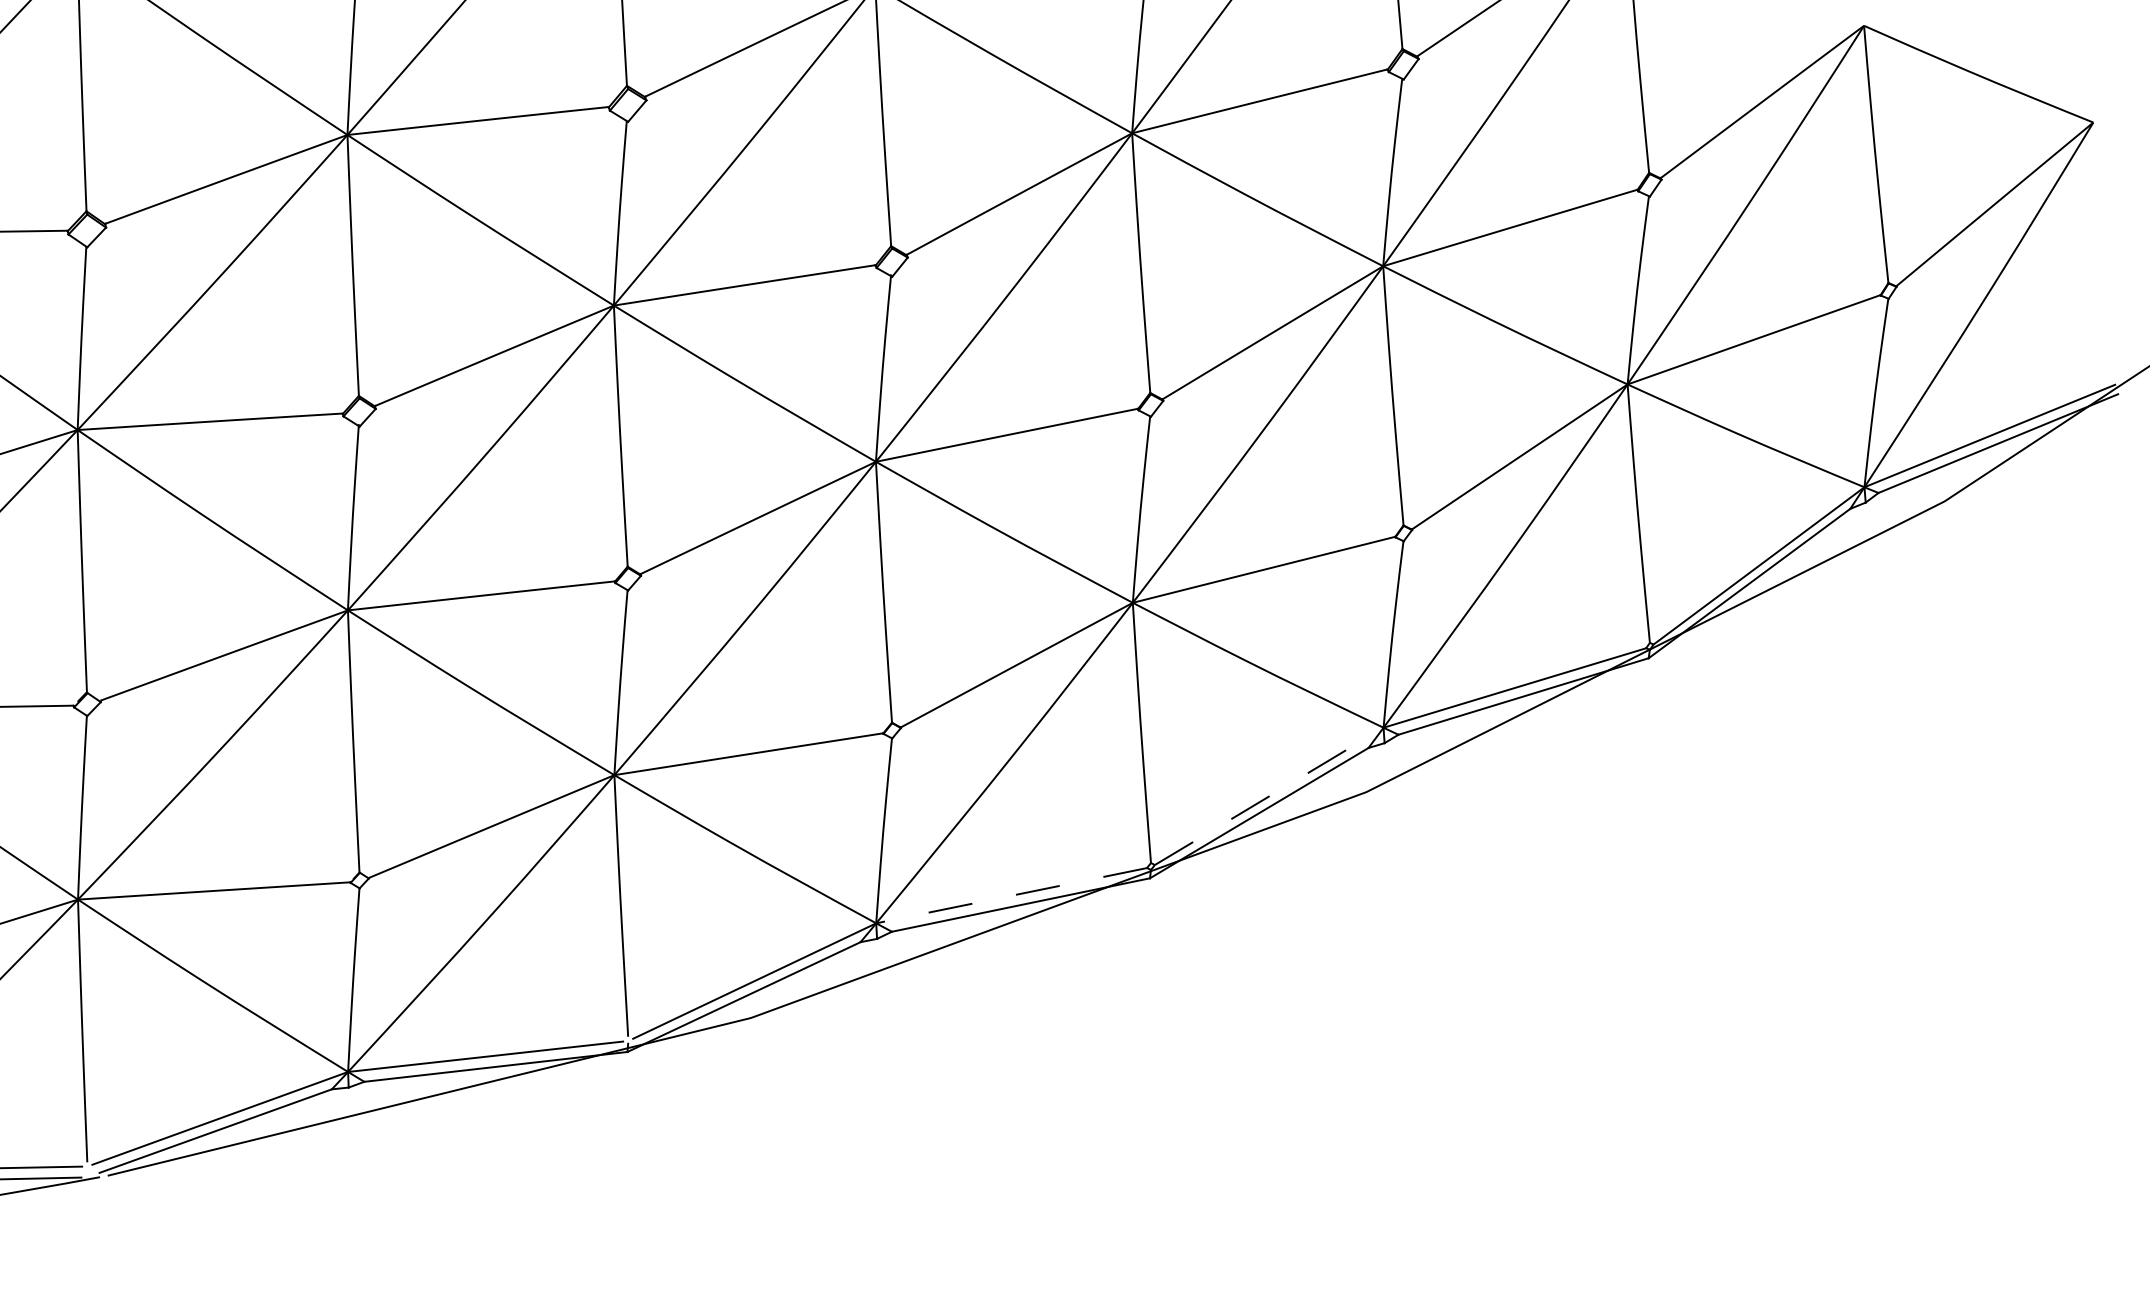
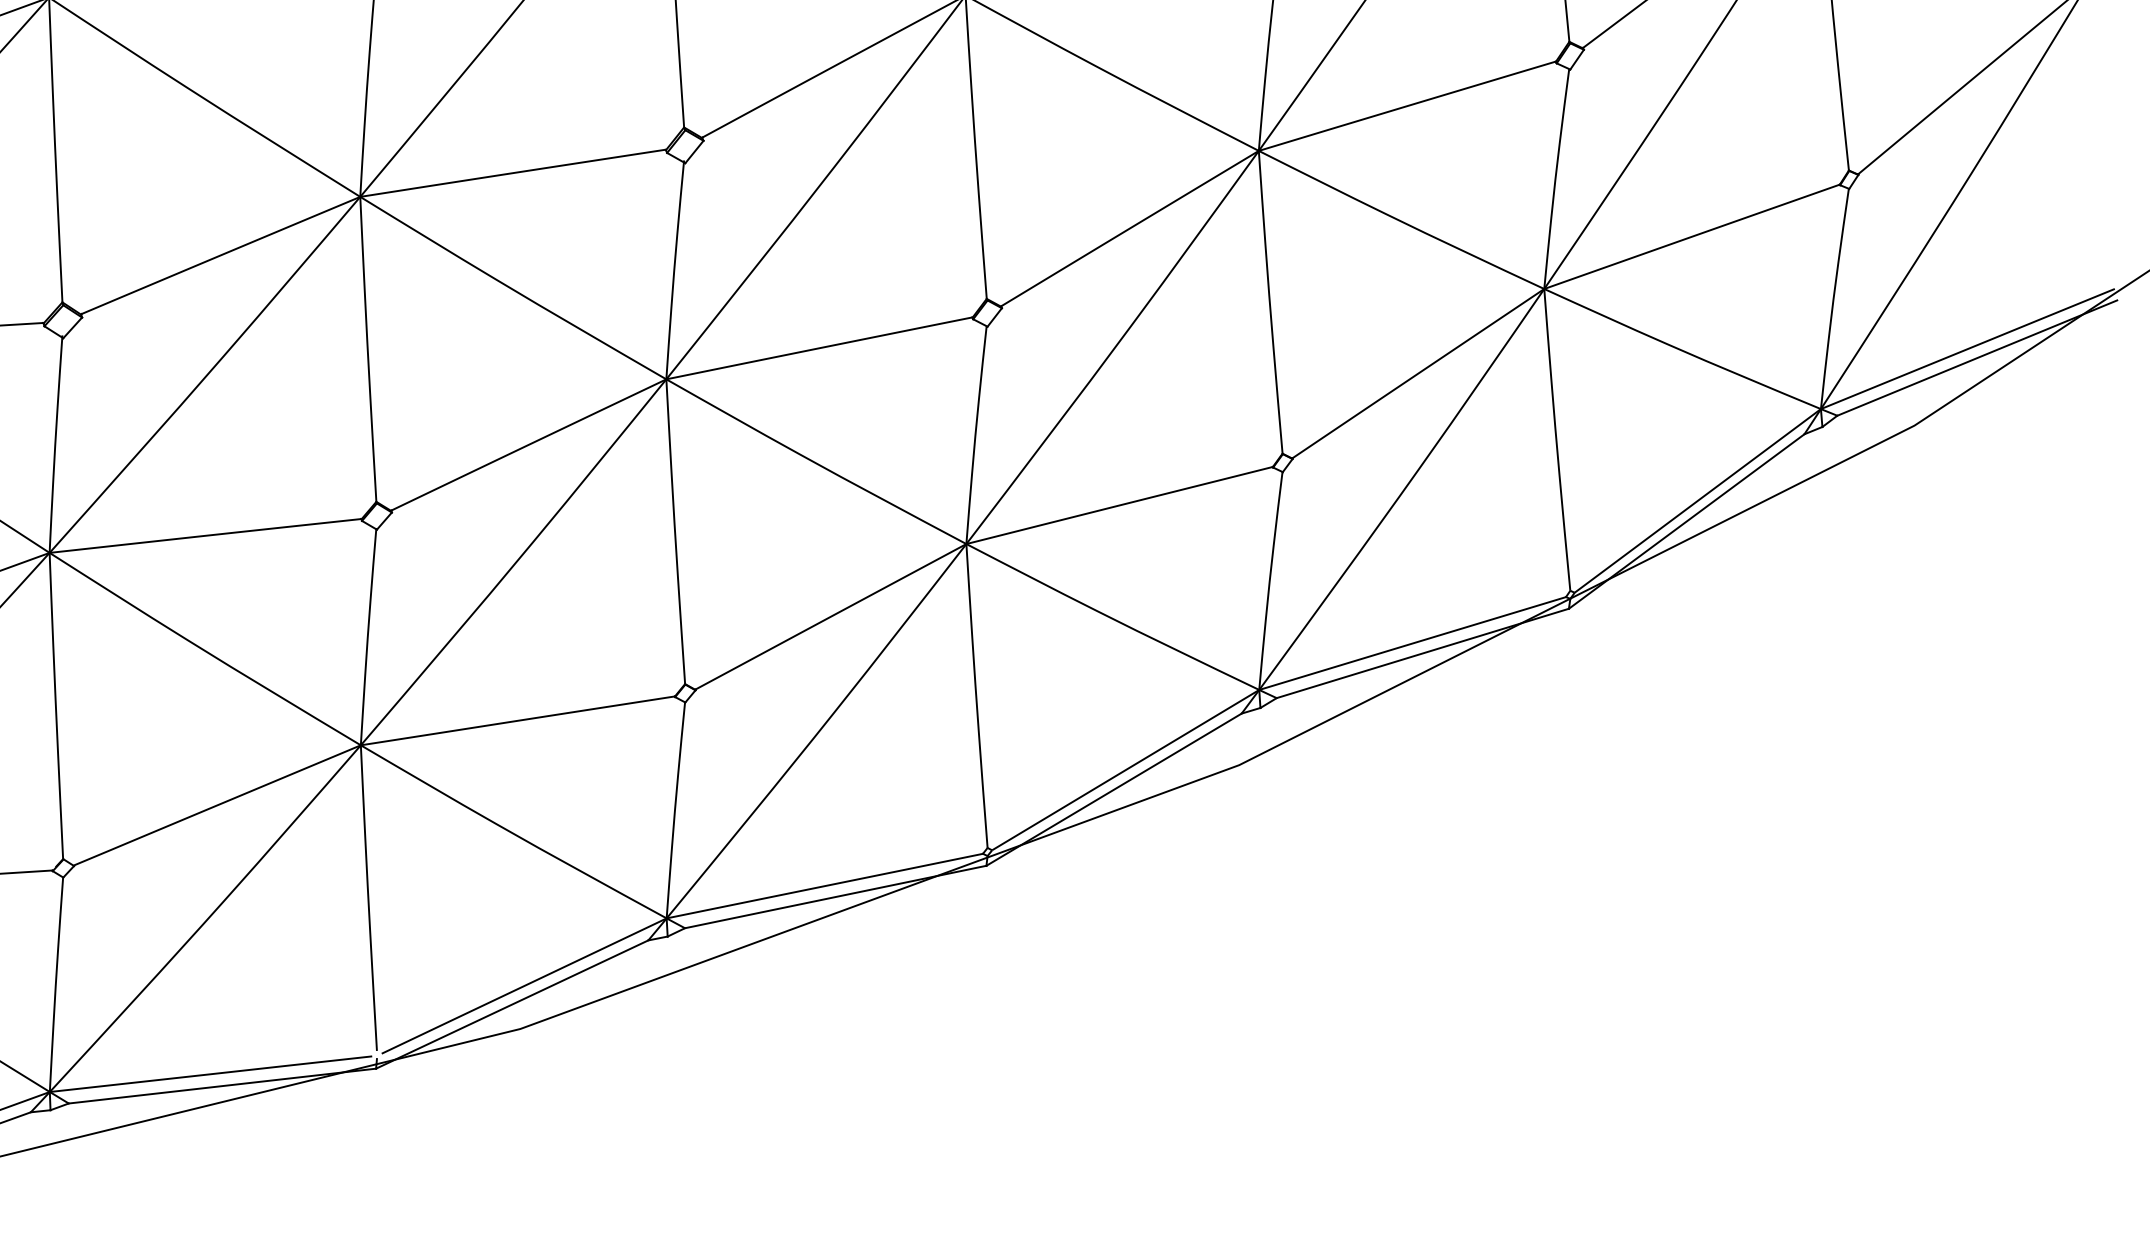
line: (1269, 796) -> (1126, 770), dashed -> solid
line: (1011, 895) -> (824, 885), dashed -> solid

